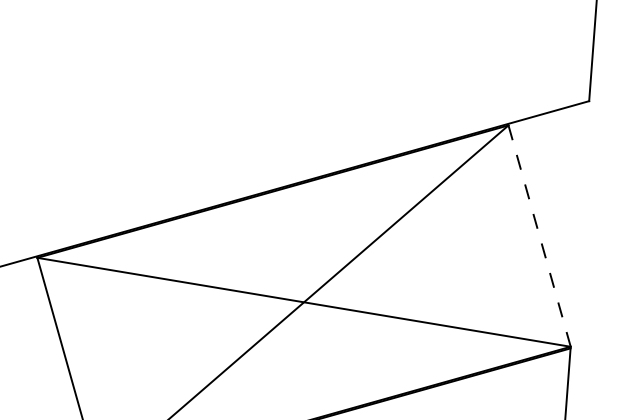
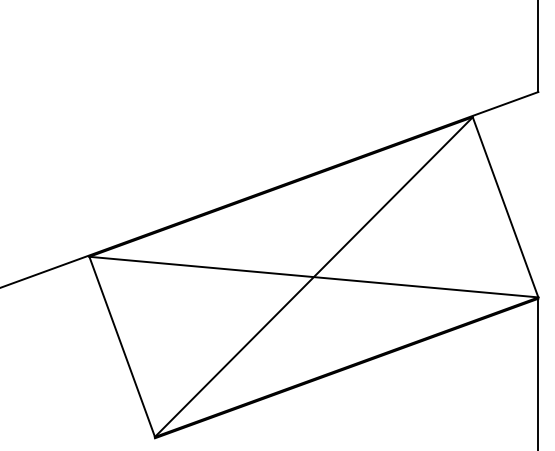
line: (539, 236) -> (505, 207), dashed -> solid

